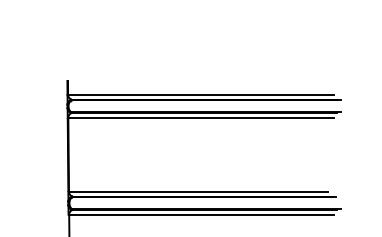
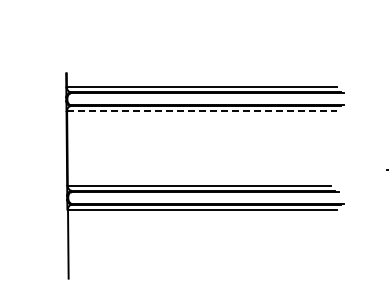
line: (200, 117) -> (201, 110), solid -> dashed

